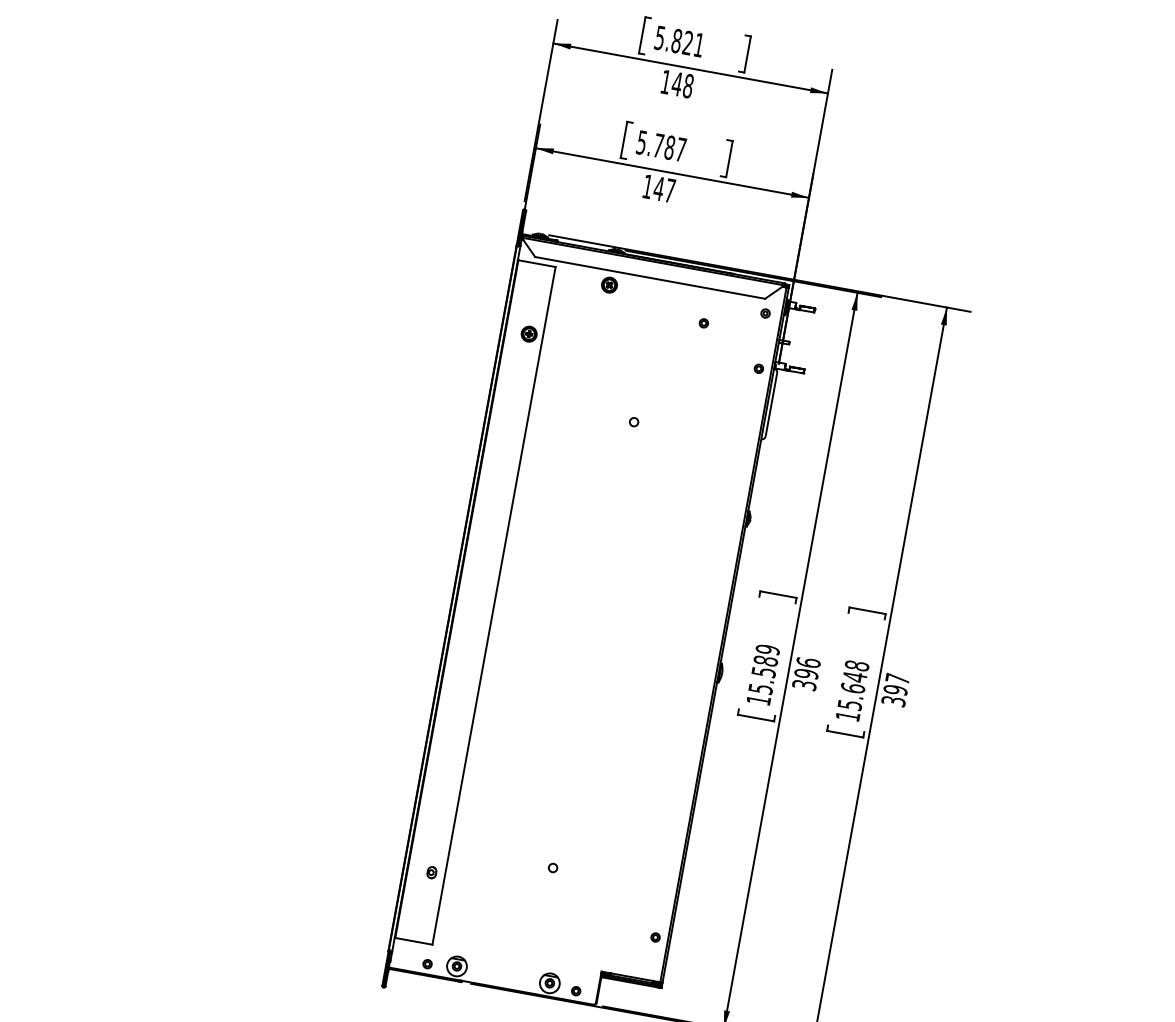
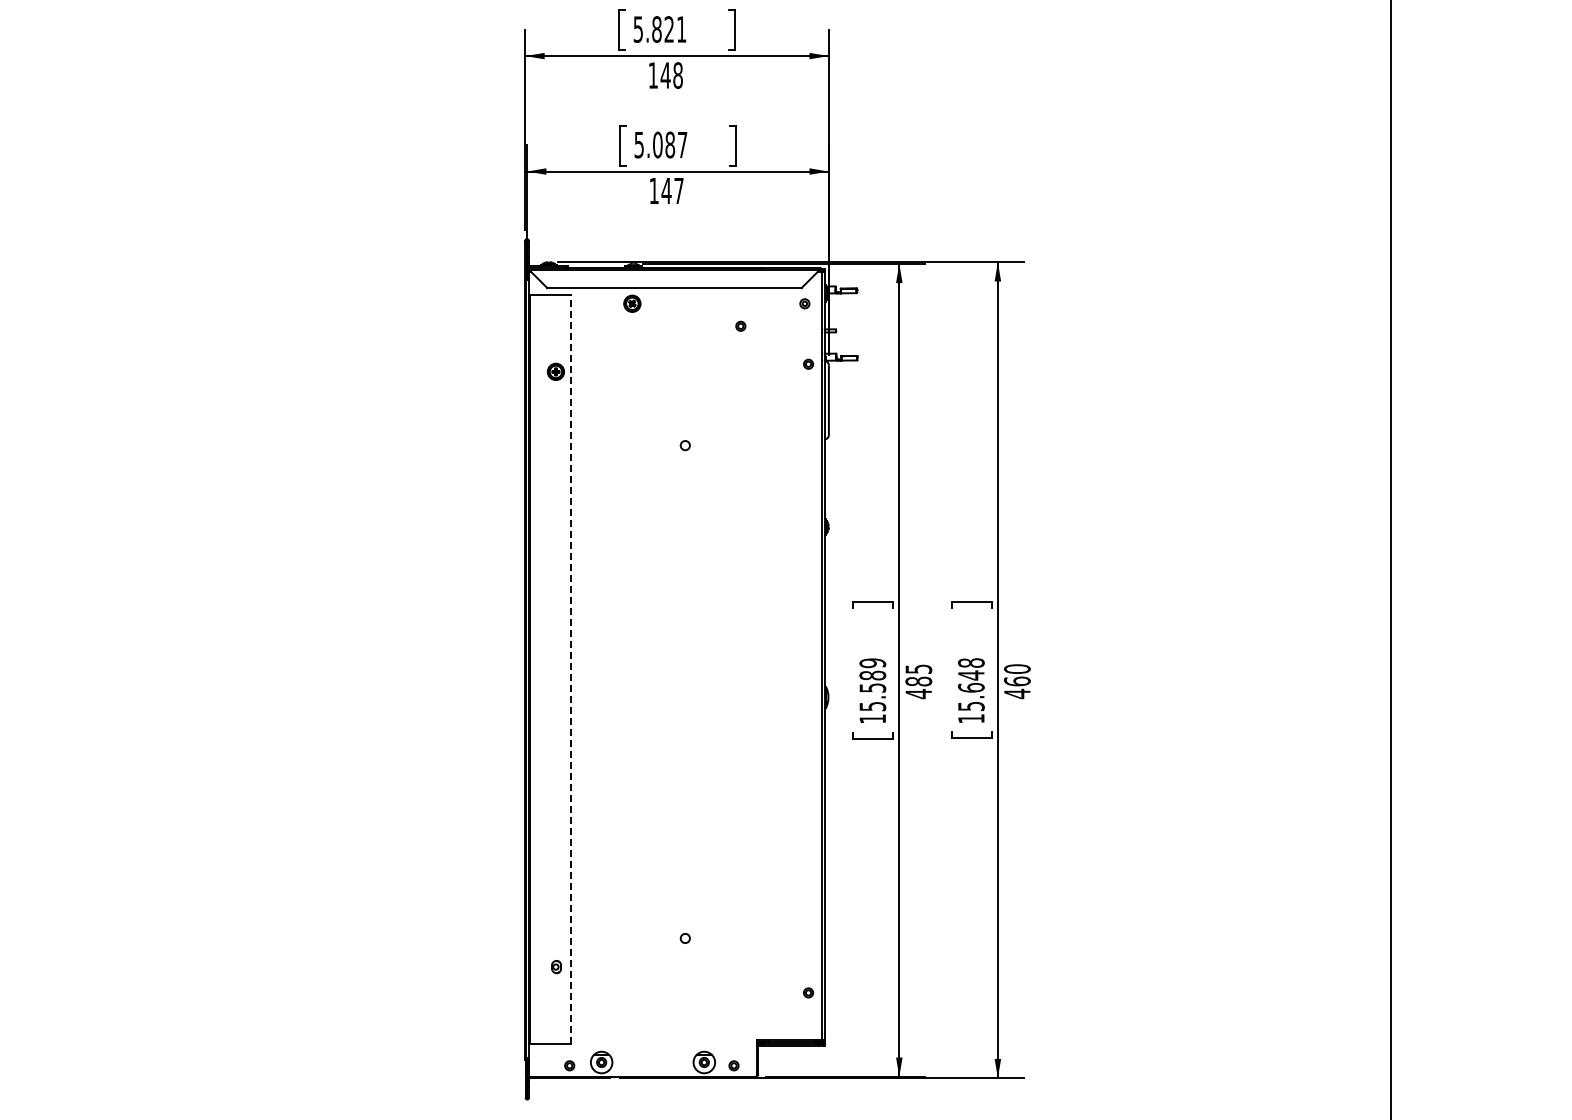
text: (658, 145) -> (657, 144), 5.787 -> 5.087
line: (494, 605) -> (571, 669), solid -> dashed
text: (806, 673) -> (918, 681), 396 -> 485
text: (895, 690) -> (1017, 681), 397 -> 460

